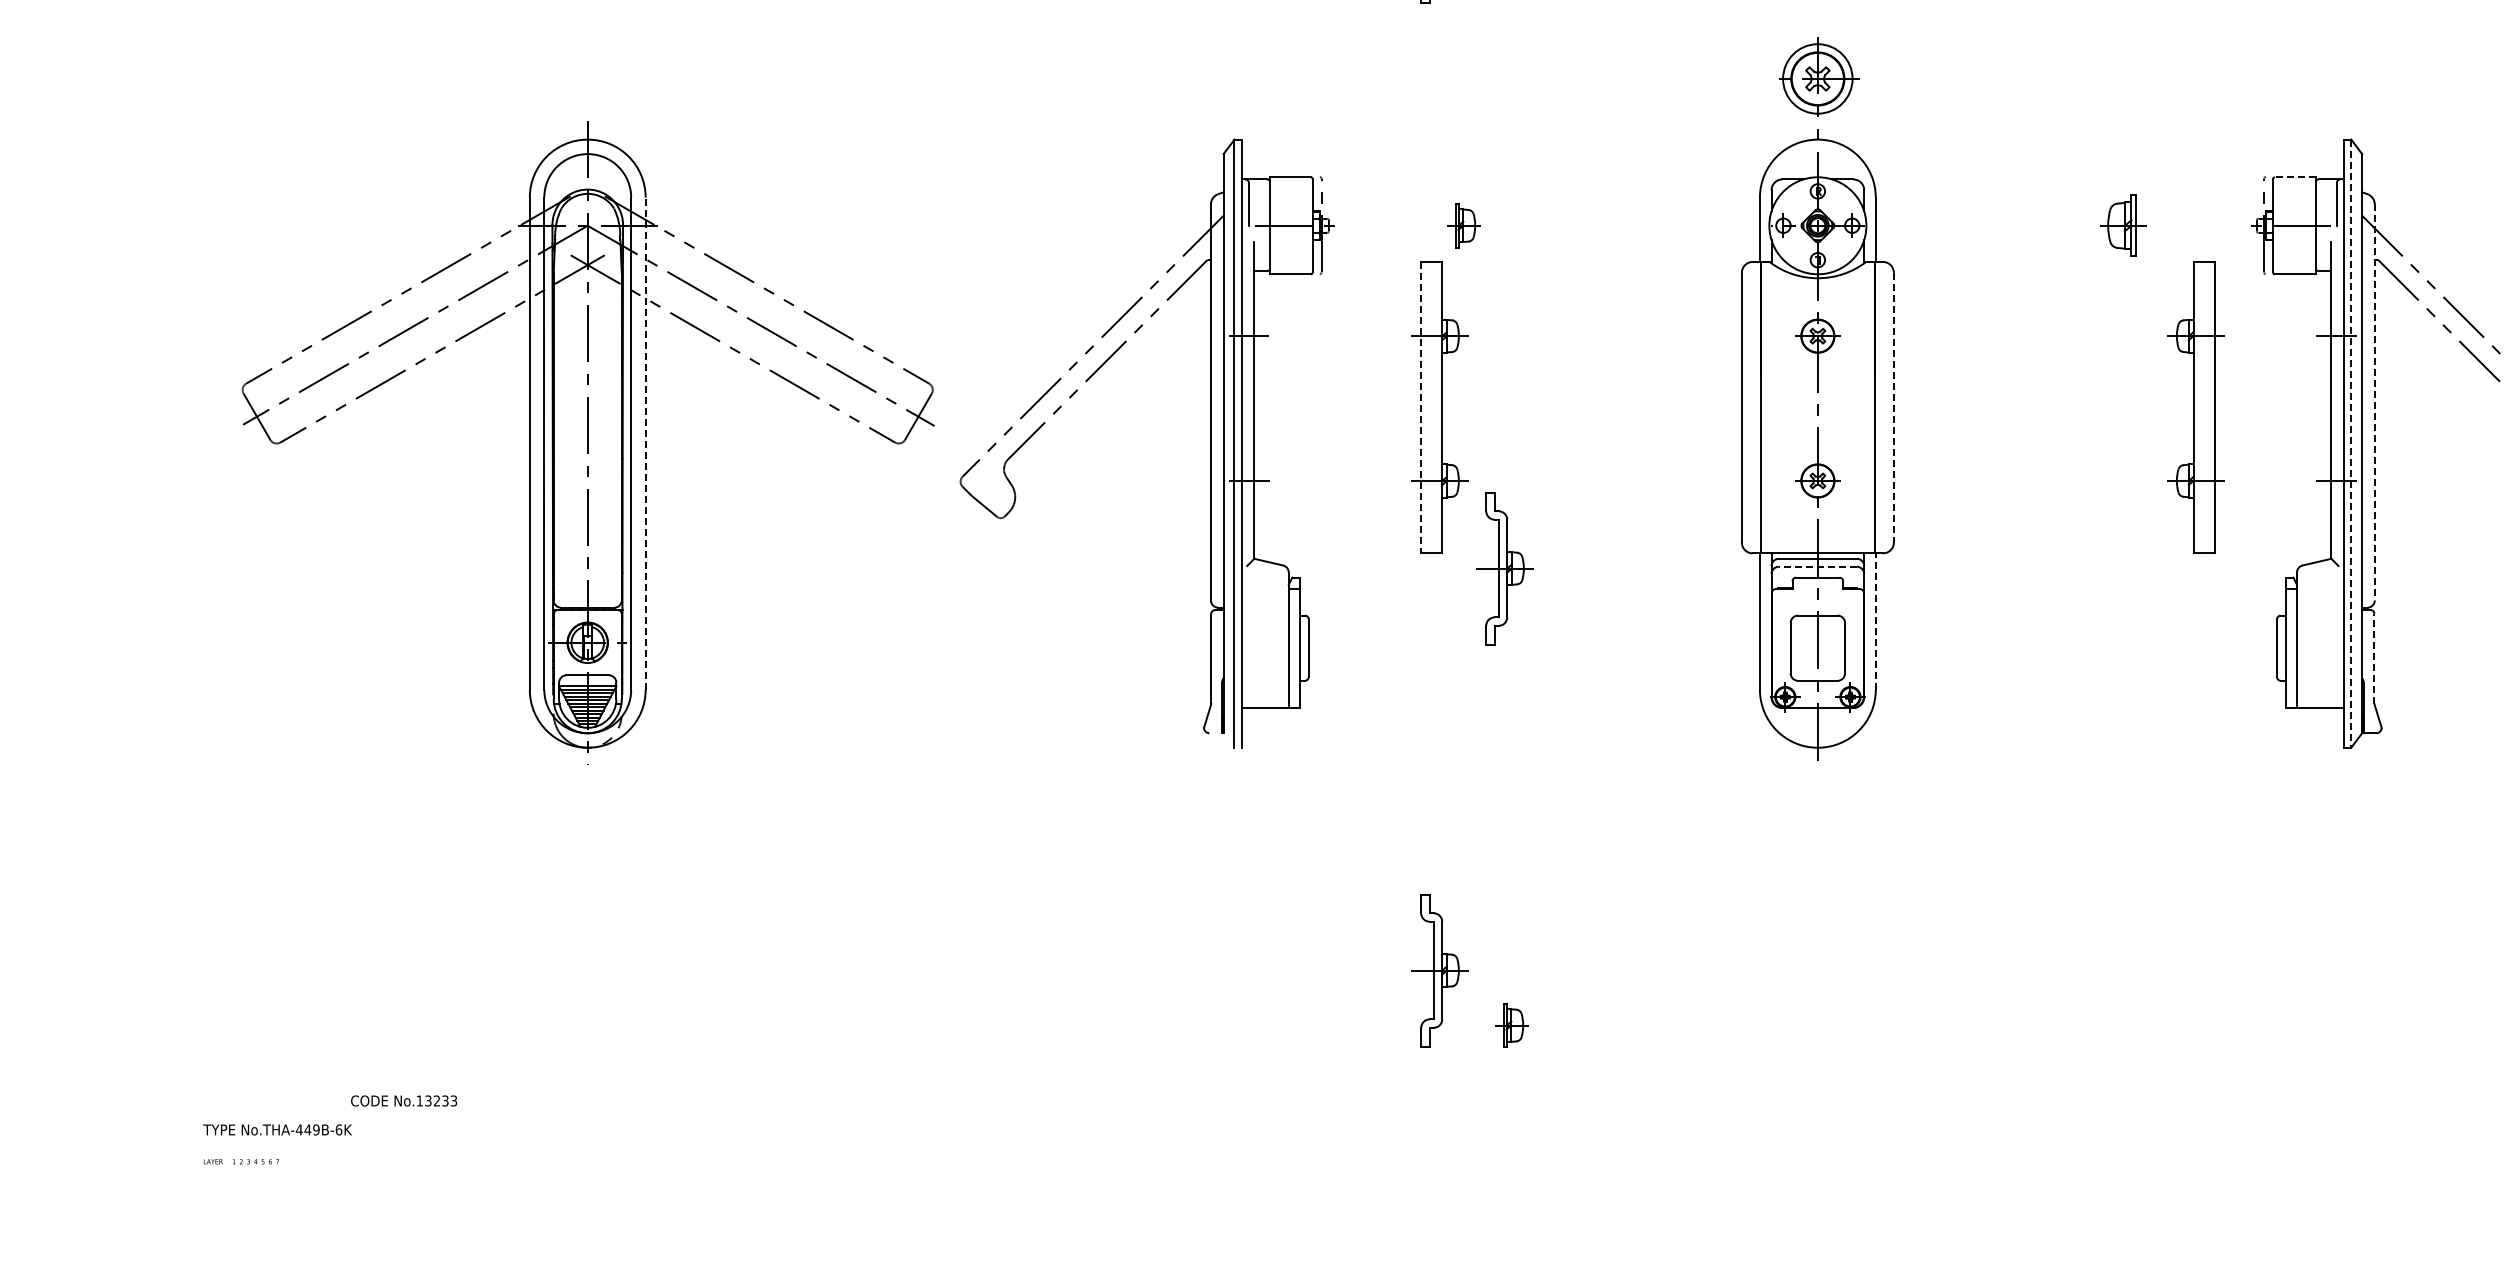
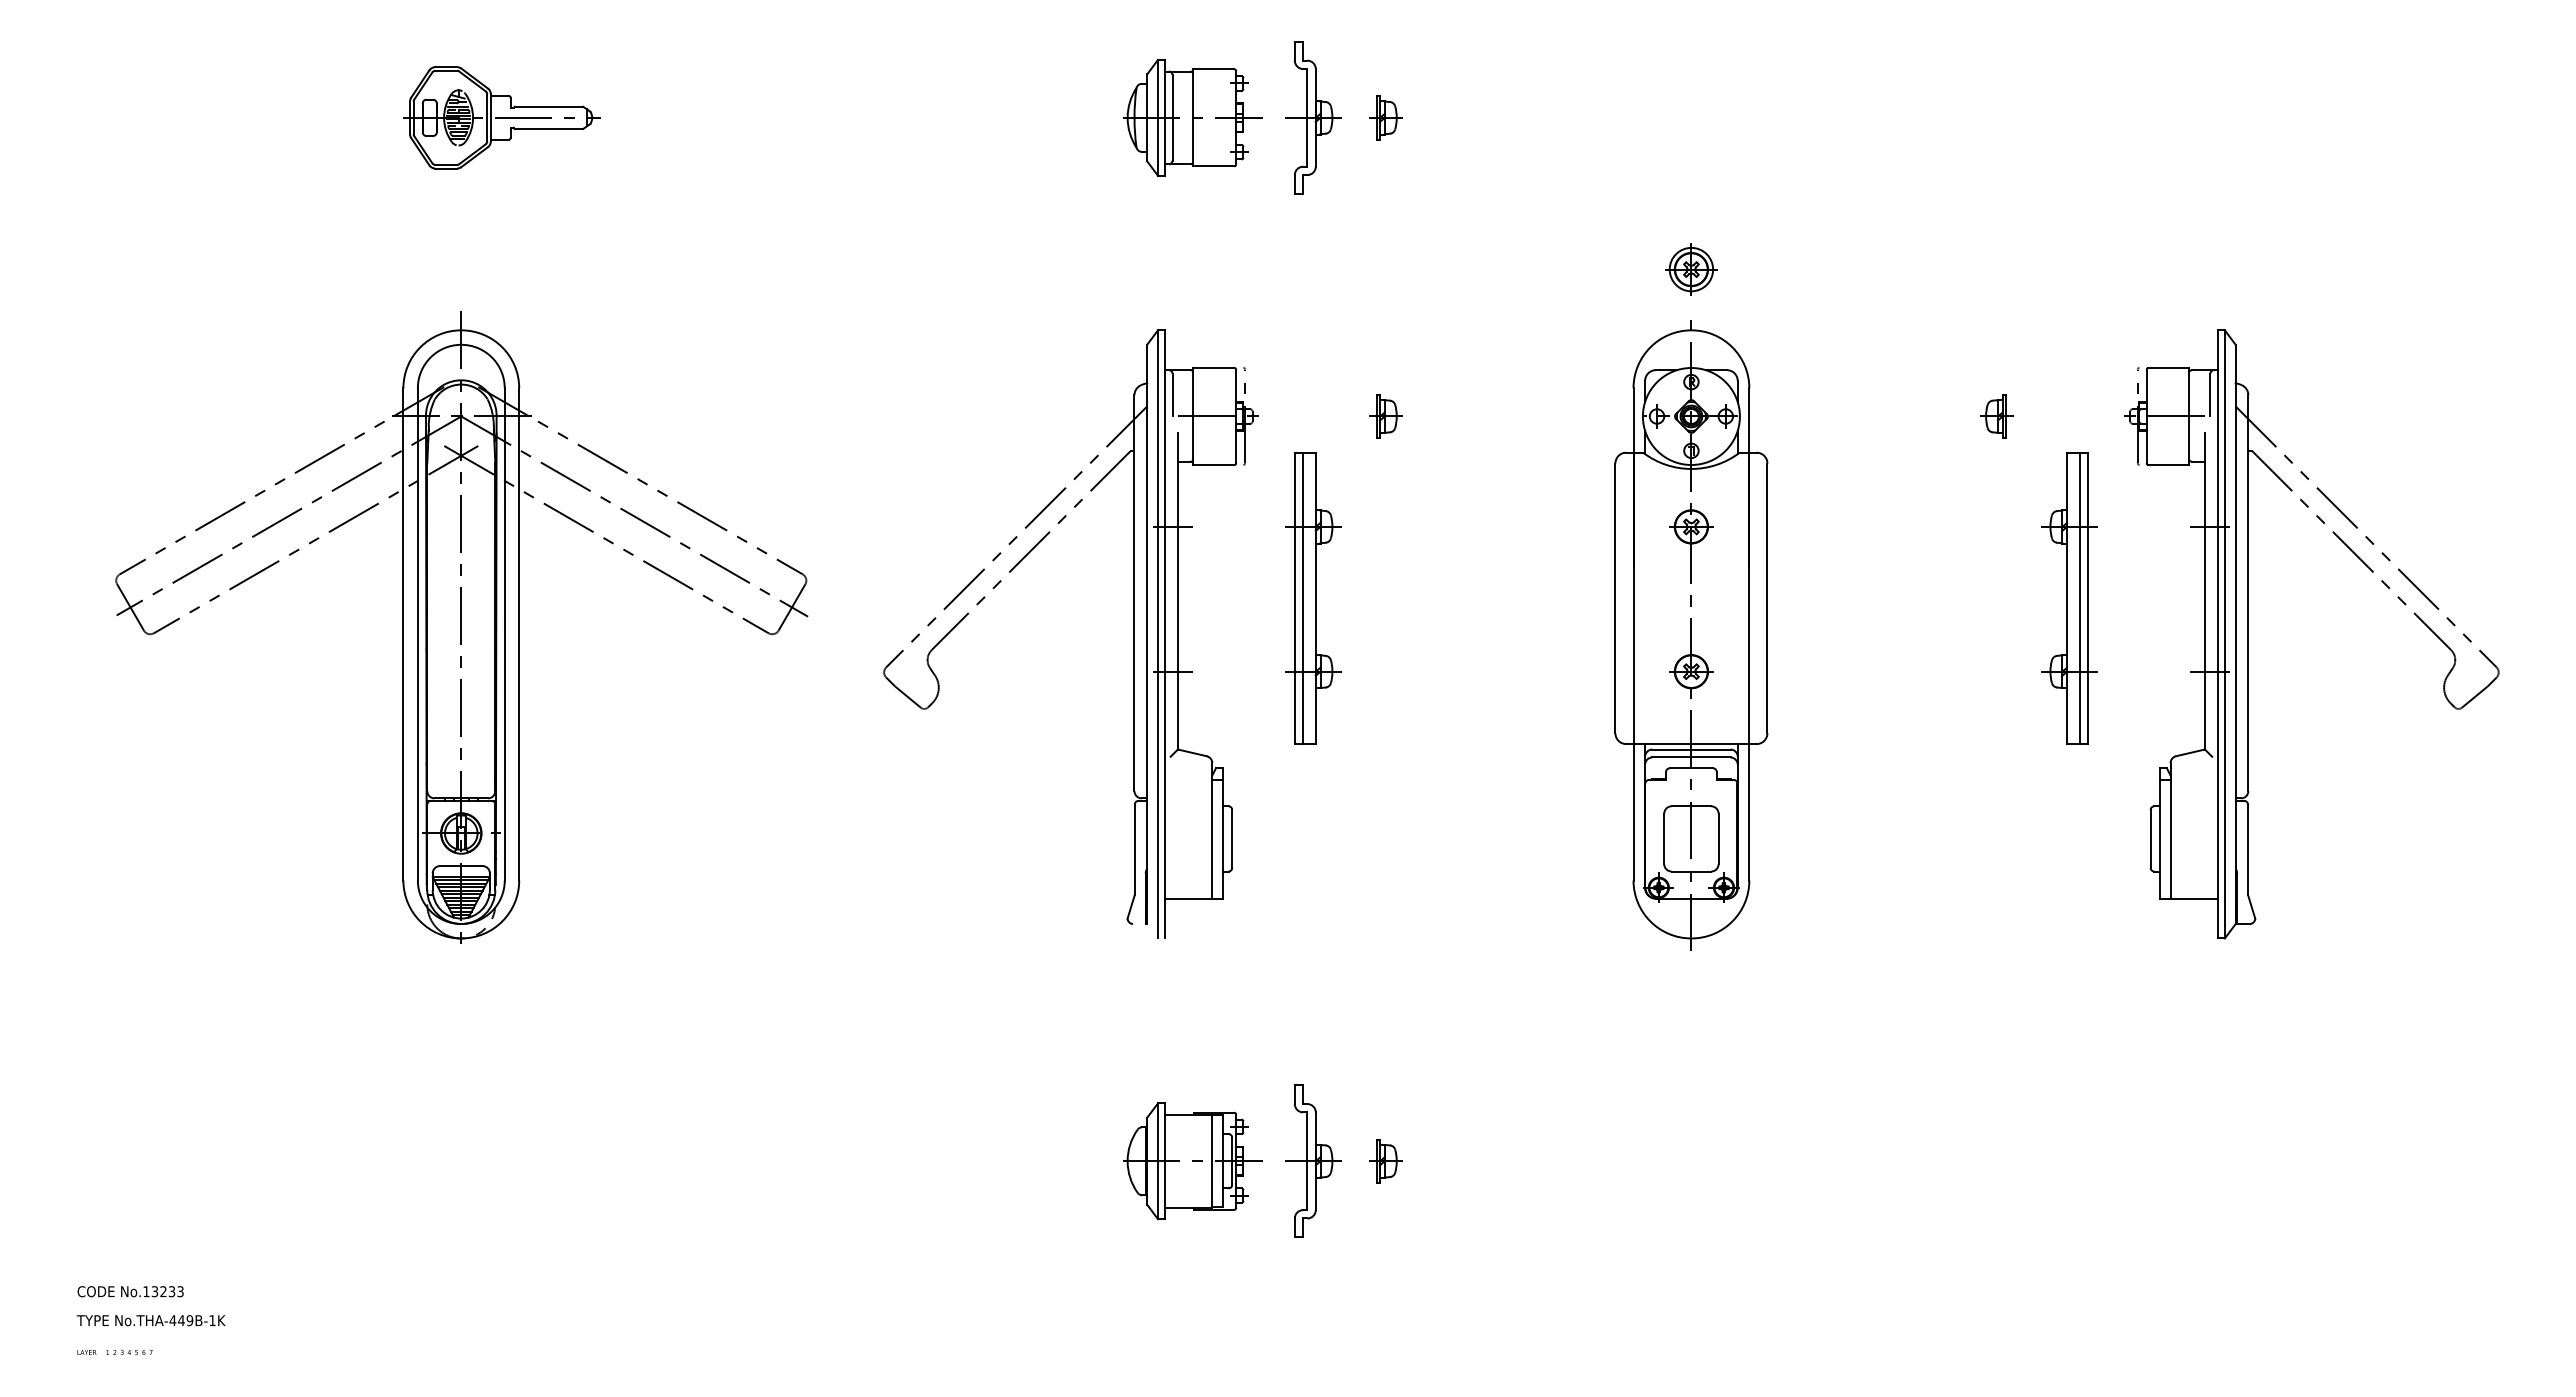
part: (1817, 78) -> (1691, 269), size x0.62
line: (2294, 176) -> (2168, 367), dashed -> solid
part: (1463, 225) -> (1385, 416), moved
part: (2122, 225) -> (1996, 416), size x0.71
line: (2374, 402) -> (2248, 593), dashed -> solid
line: (1420, 407) -> (1294, 598), dashed -> solid
line: (1429, 407) -> (1303, 598), added
line: (1893, 407) -> (1767, 598), dashed -> solid
line: (2205, 407) -> (2079, 598), added
line: (645, 442) -> (519, 633), dashed -> solid
part: (1209, 442) -> (1133, 633), moved
line: (2350, 443) -> (2224, 634), dashed -> solid
line: (1816, 566) -> (1690, 757), dashed -> solid
part: (1504, 567) -> (1378, 758), removed
line: (1875, 620) -> (1749, 811), dashed -> solid
line: (2374, 658) -> (2248, 849), dashed -> solid
part: (1318, 970) -> (1192, 1161), added
part: (1511, 1025) -> (1385, 1161), moved
text: (403, 1100) -> (130, 1291), moved
text: (338, 1129) -> (212, 1320), No.THA-449B-6K -> No.THA-449B-1K

